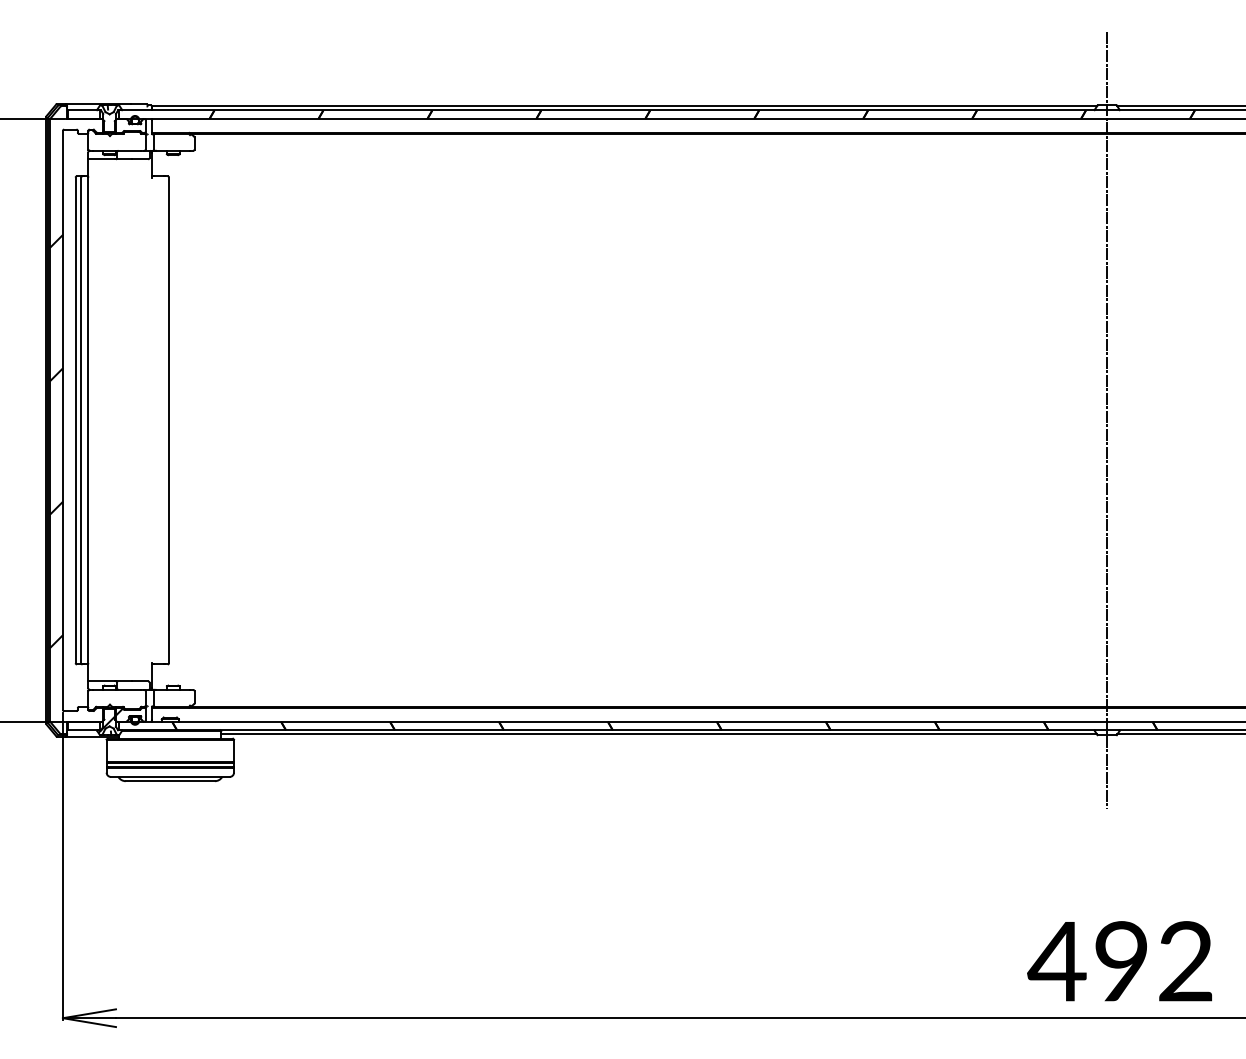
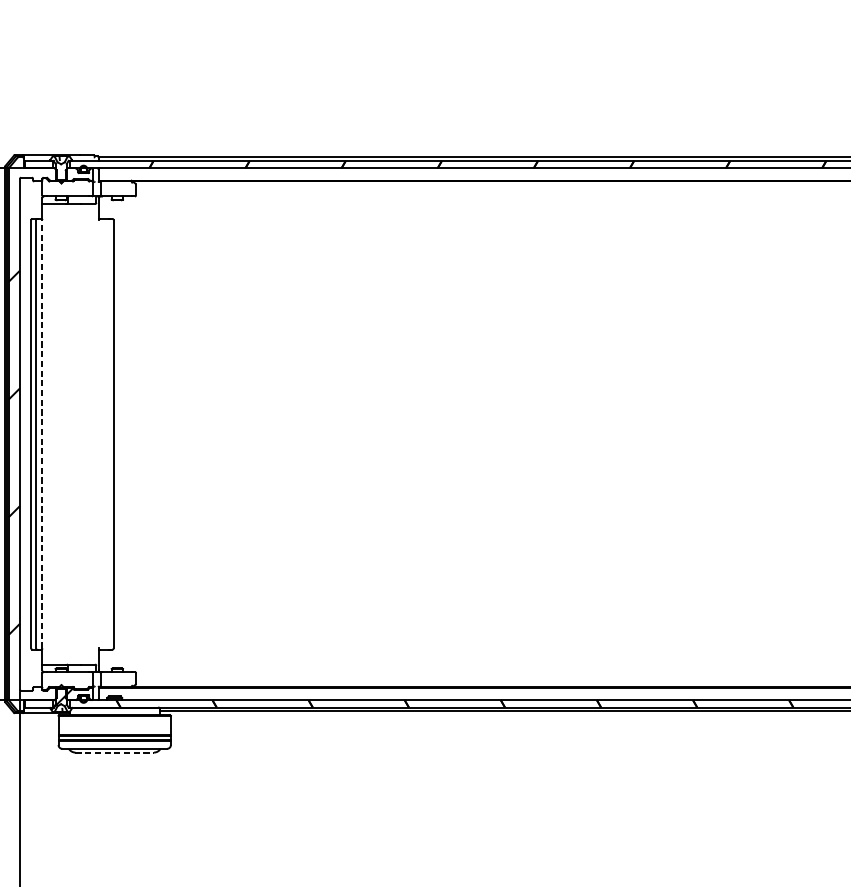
line: (88, 420) -> (42, 434), solid -> dashed
line: (170, 781) -> (114, 752), solid -> dashed

